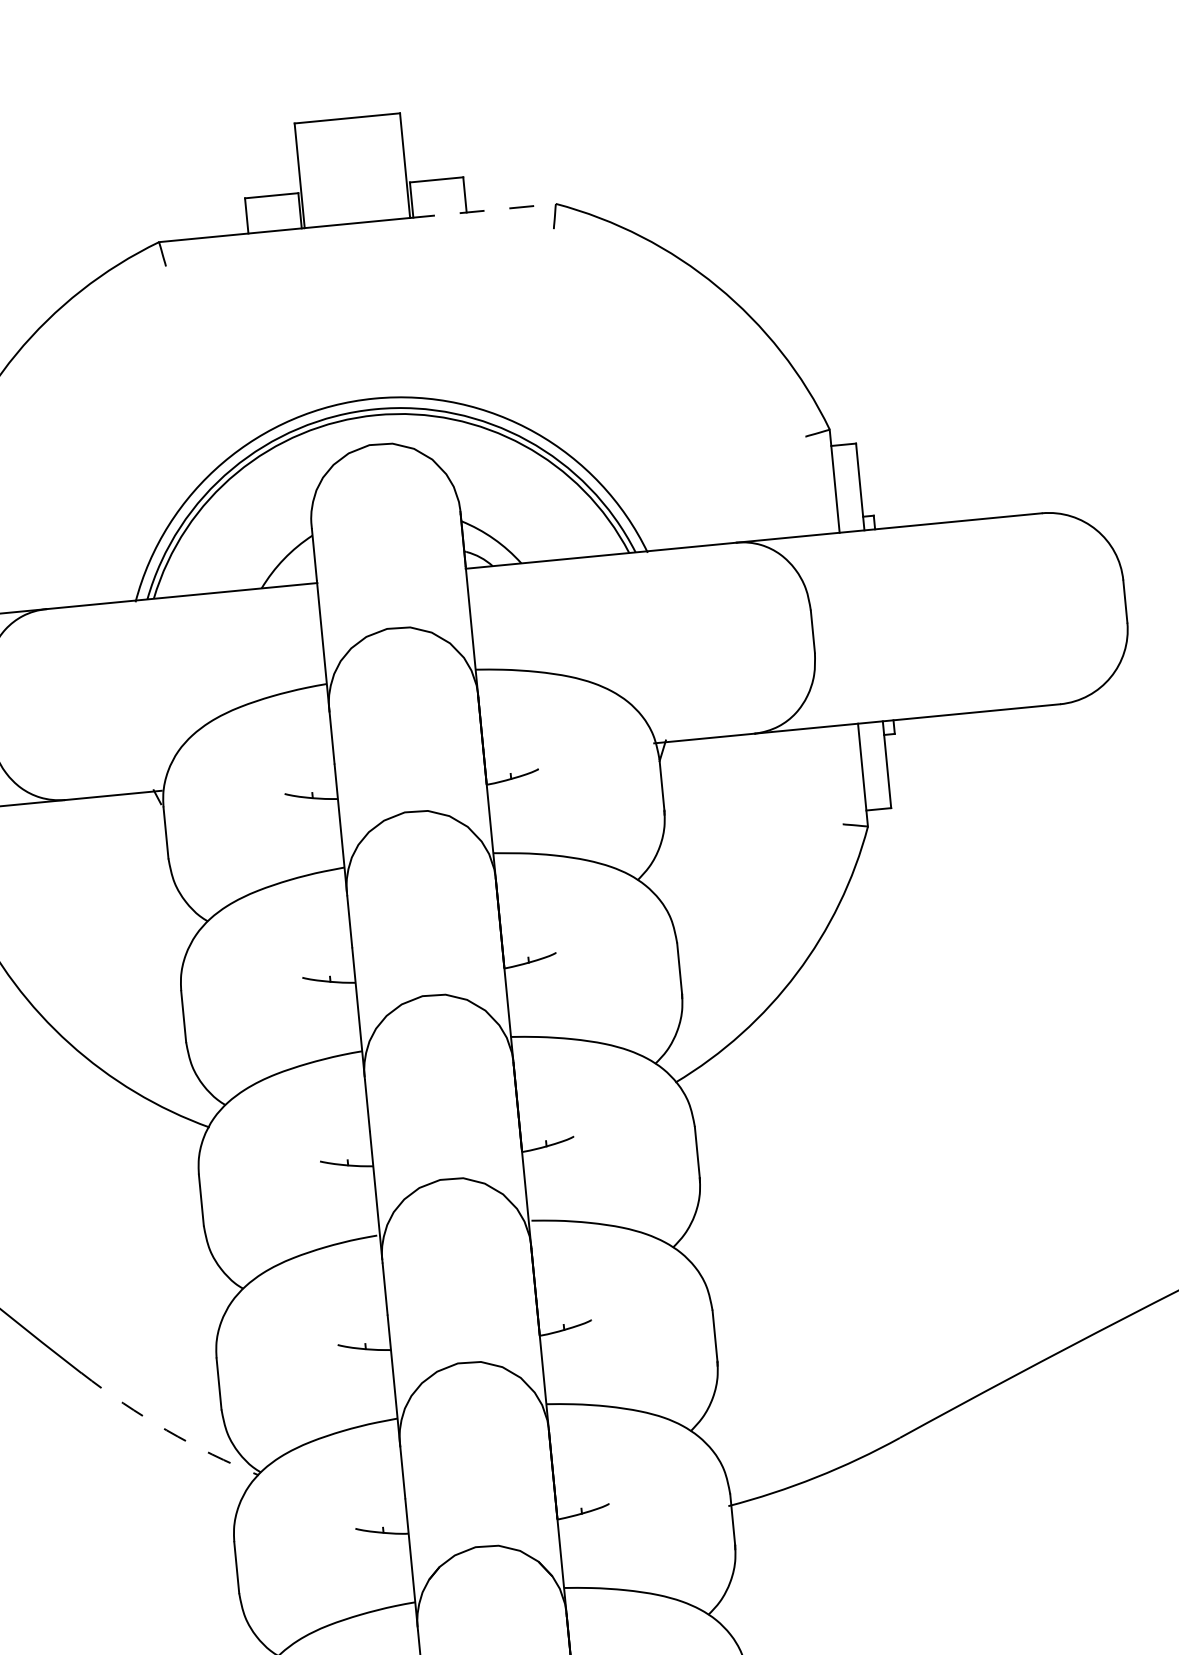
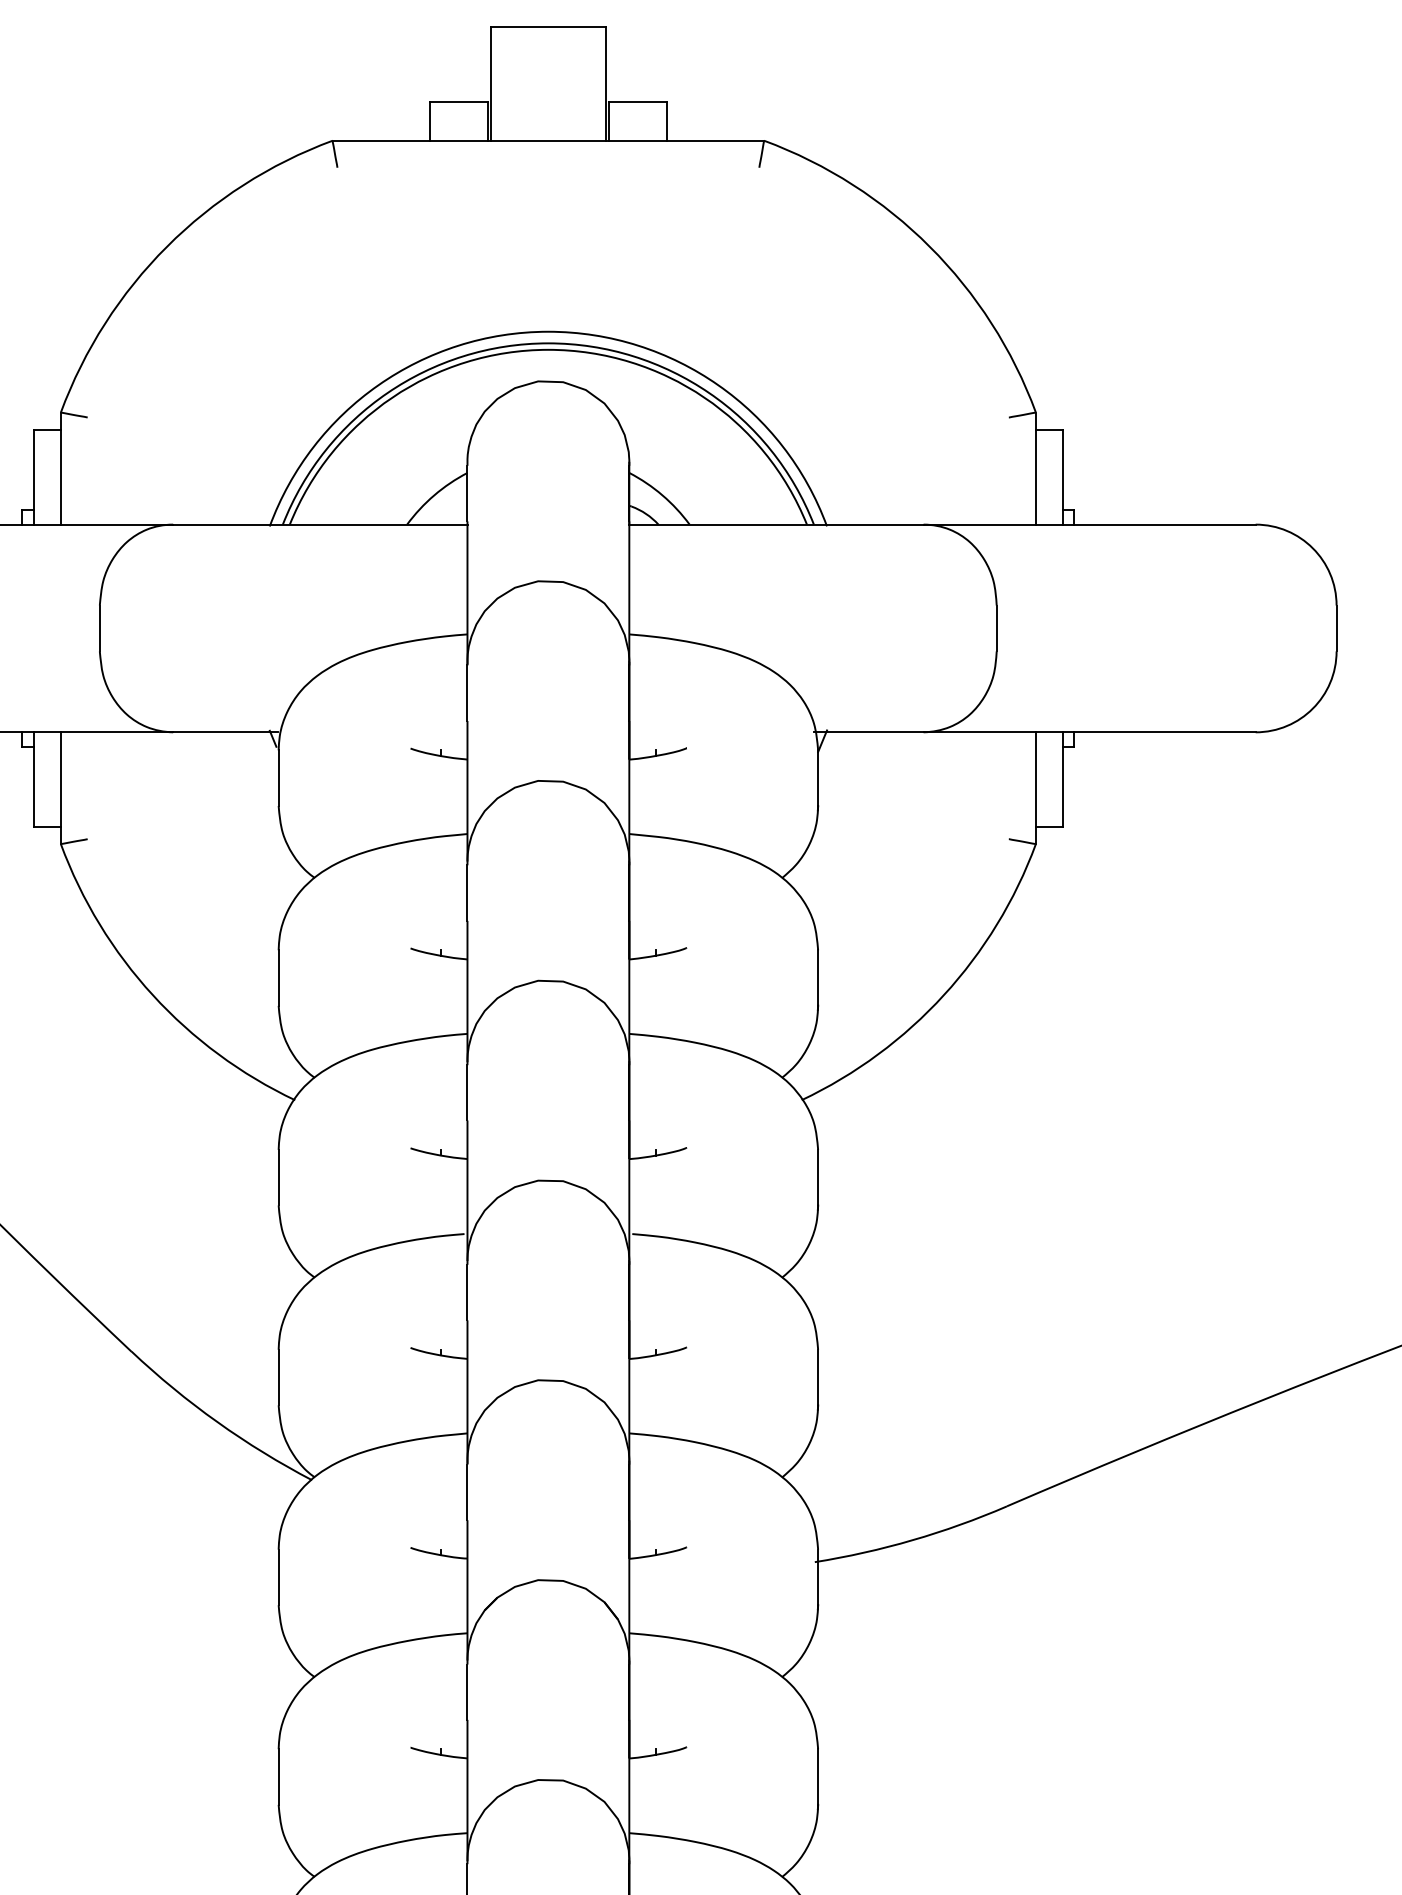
line: (483, 210) -> (685, 140), dashed -> solid
arc: (166, 1430) -> (217, 1422), dashed -> solid

